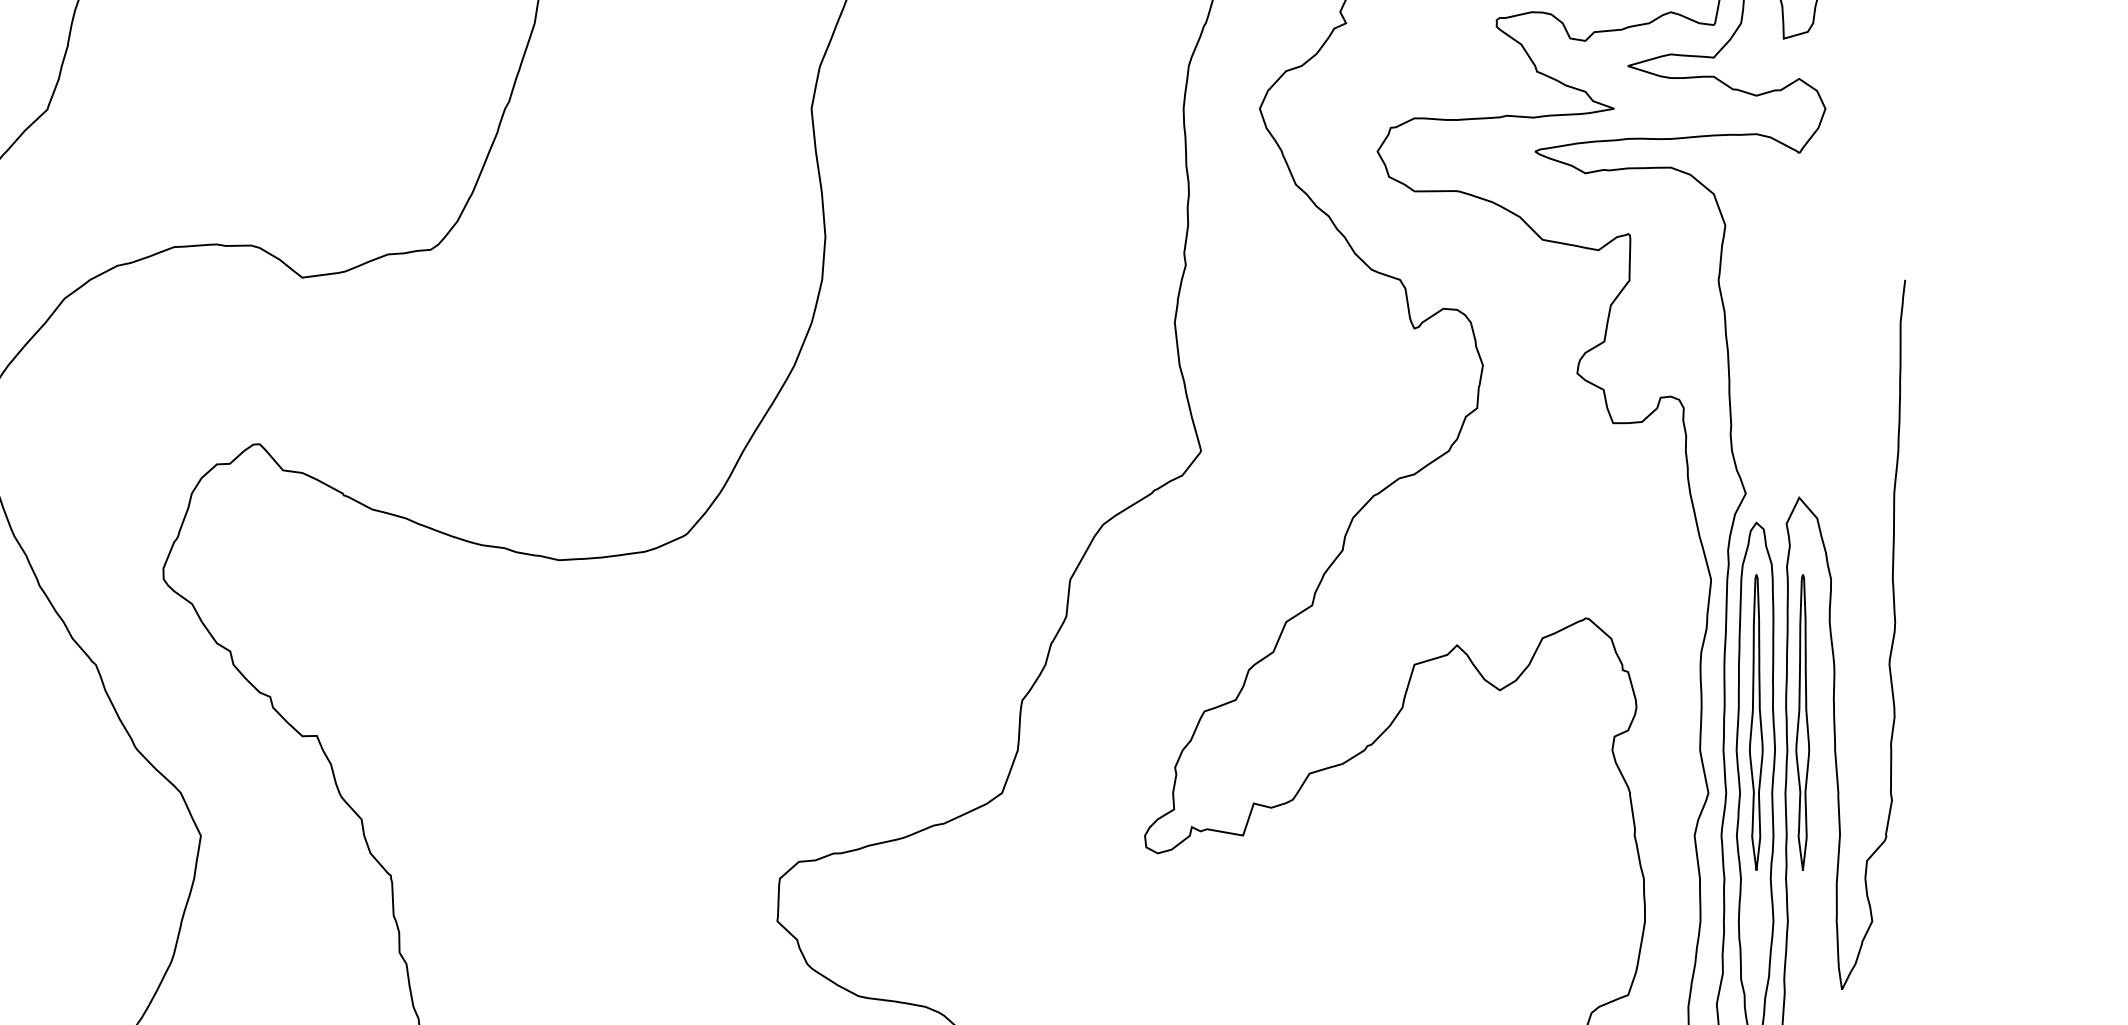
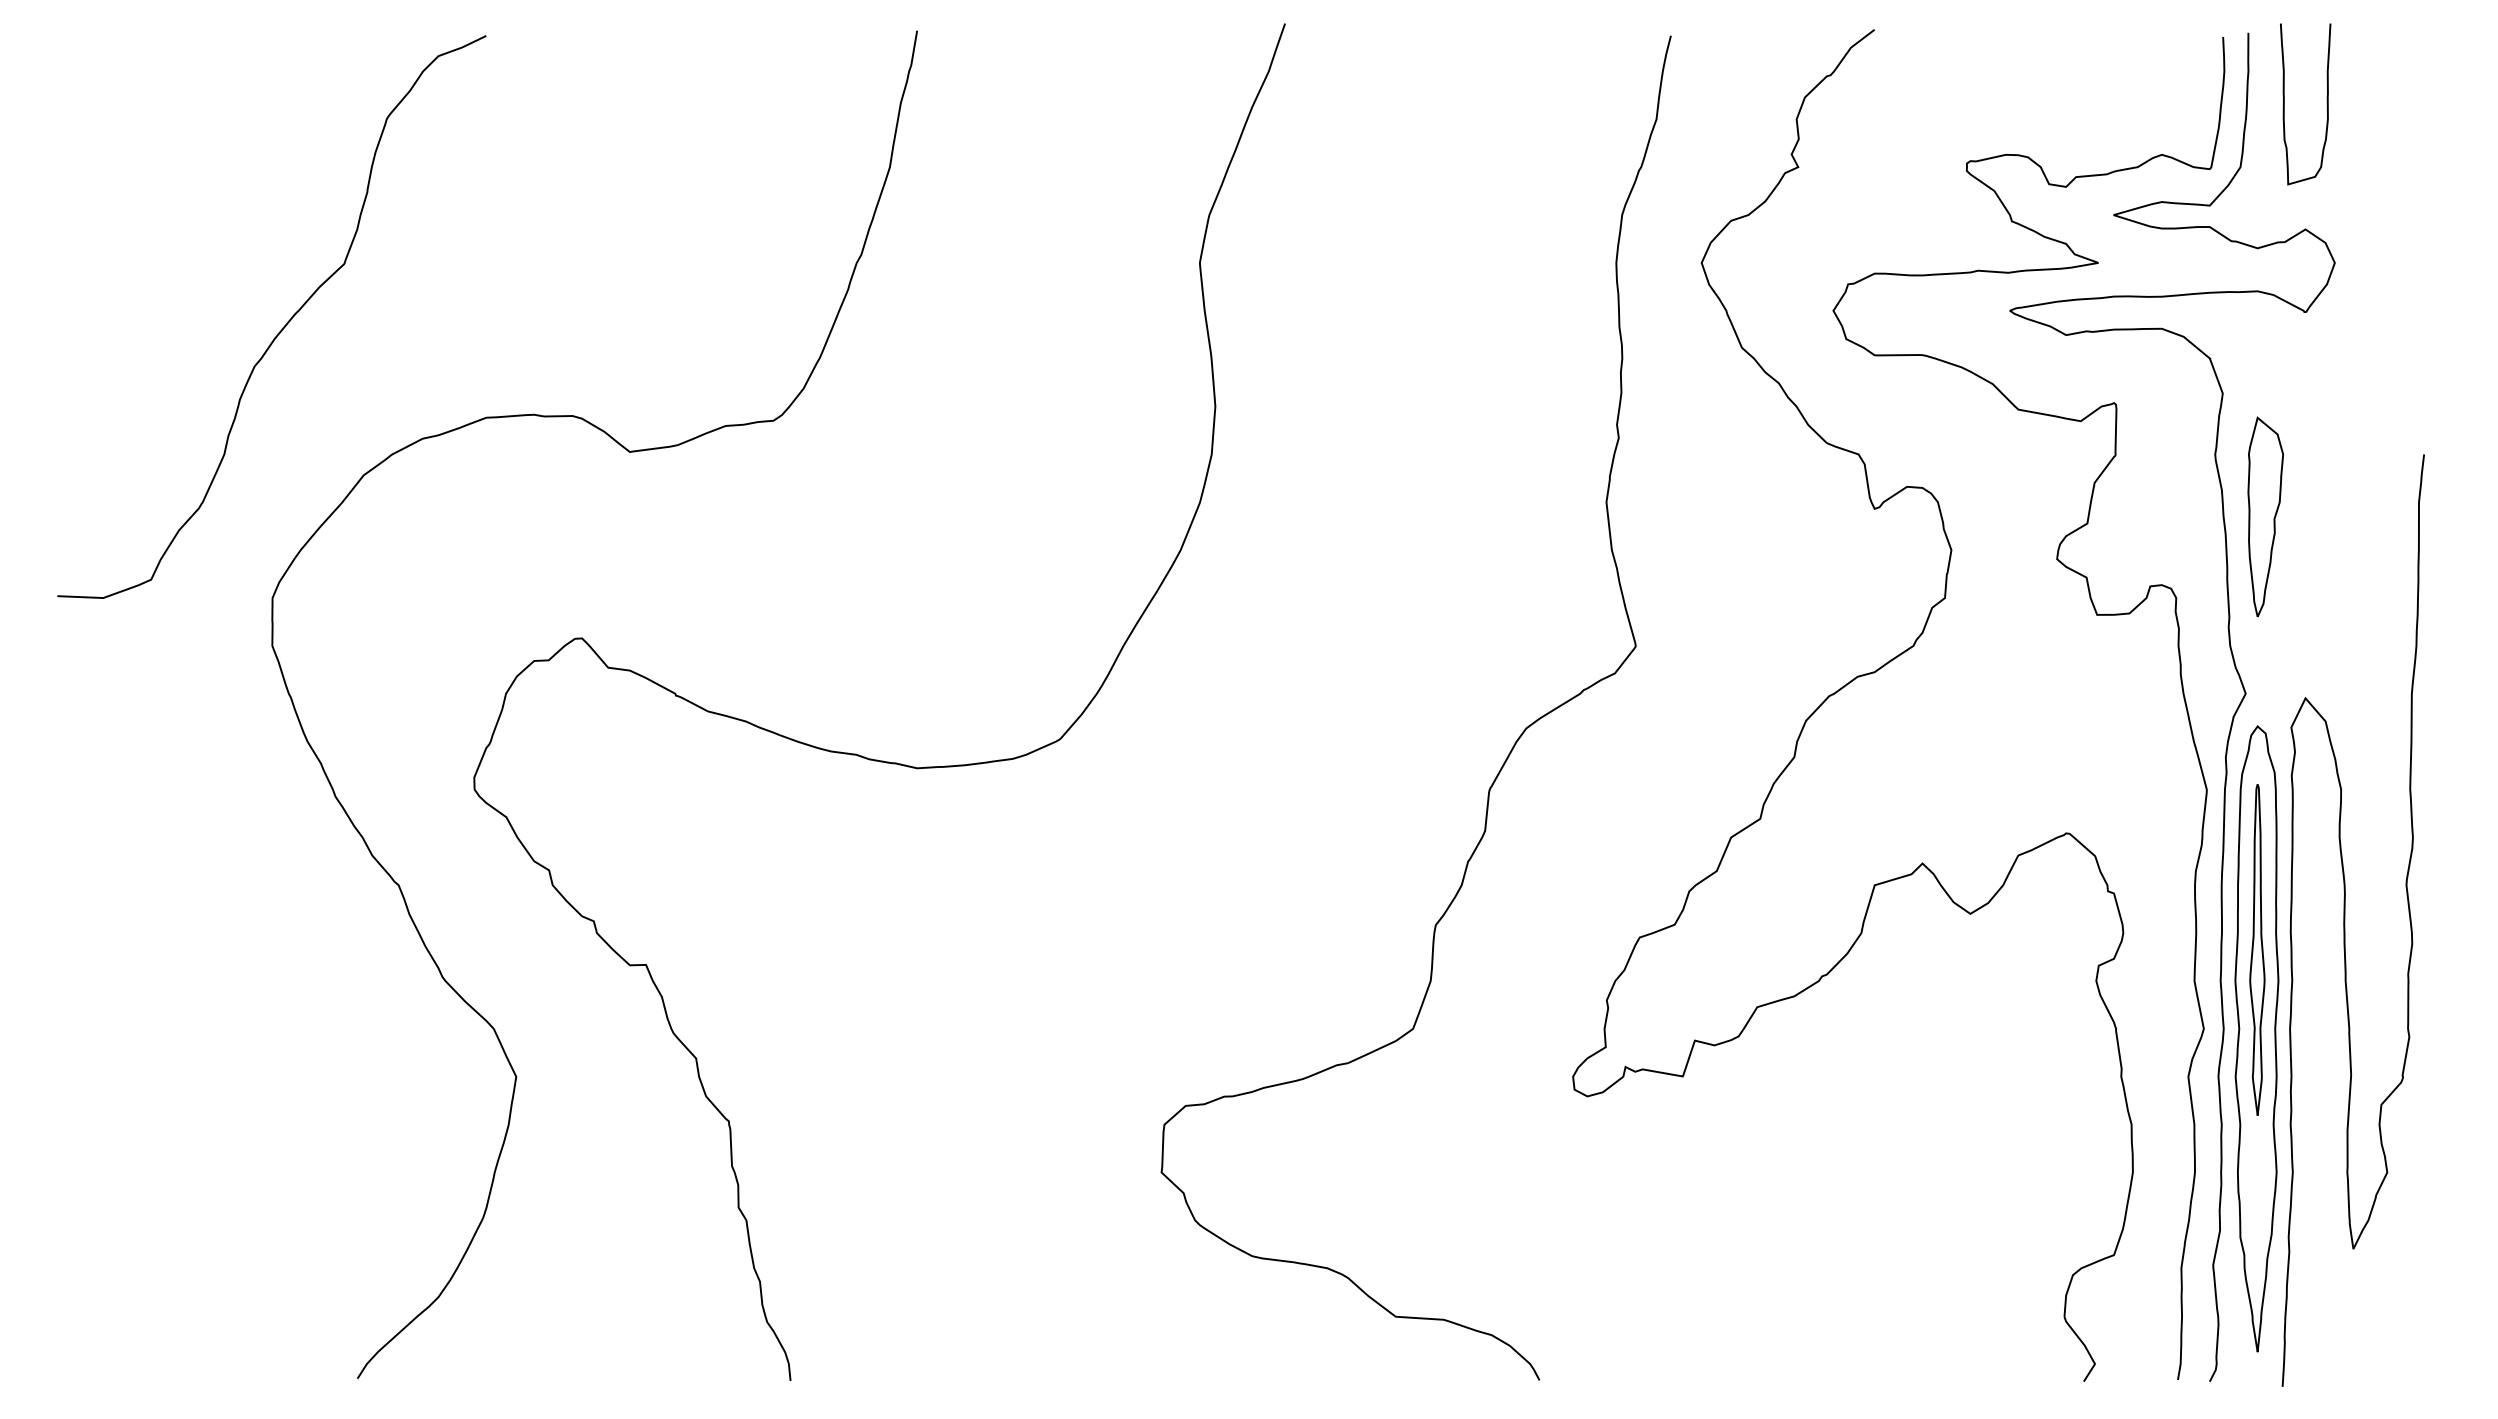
part: (1763, 335) -> (2265, 516), added
part: (1802, 722) -> (2309, 949), removed

